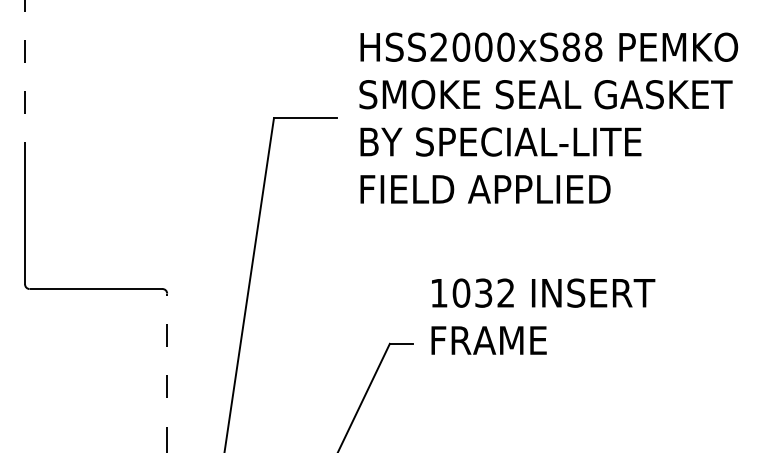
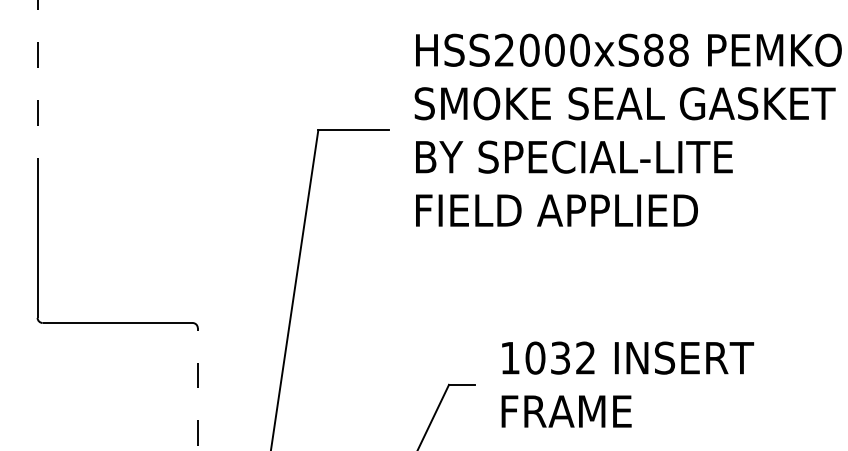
text: (543, 316) -> (627, 384), moved

